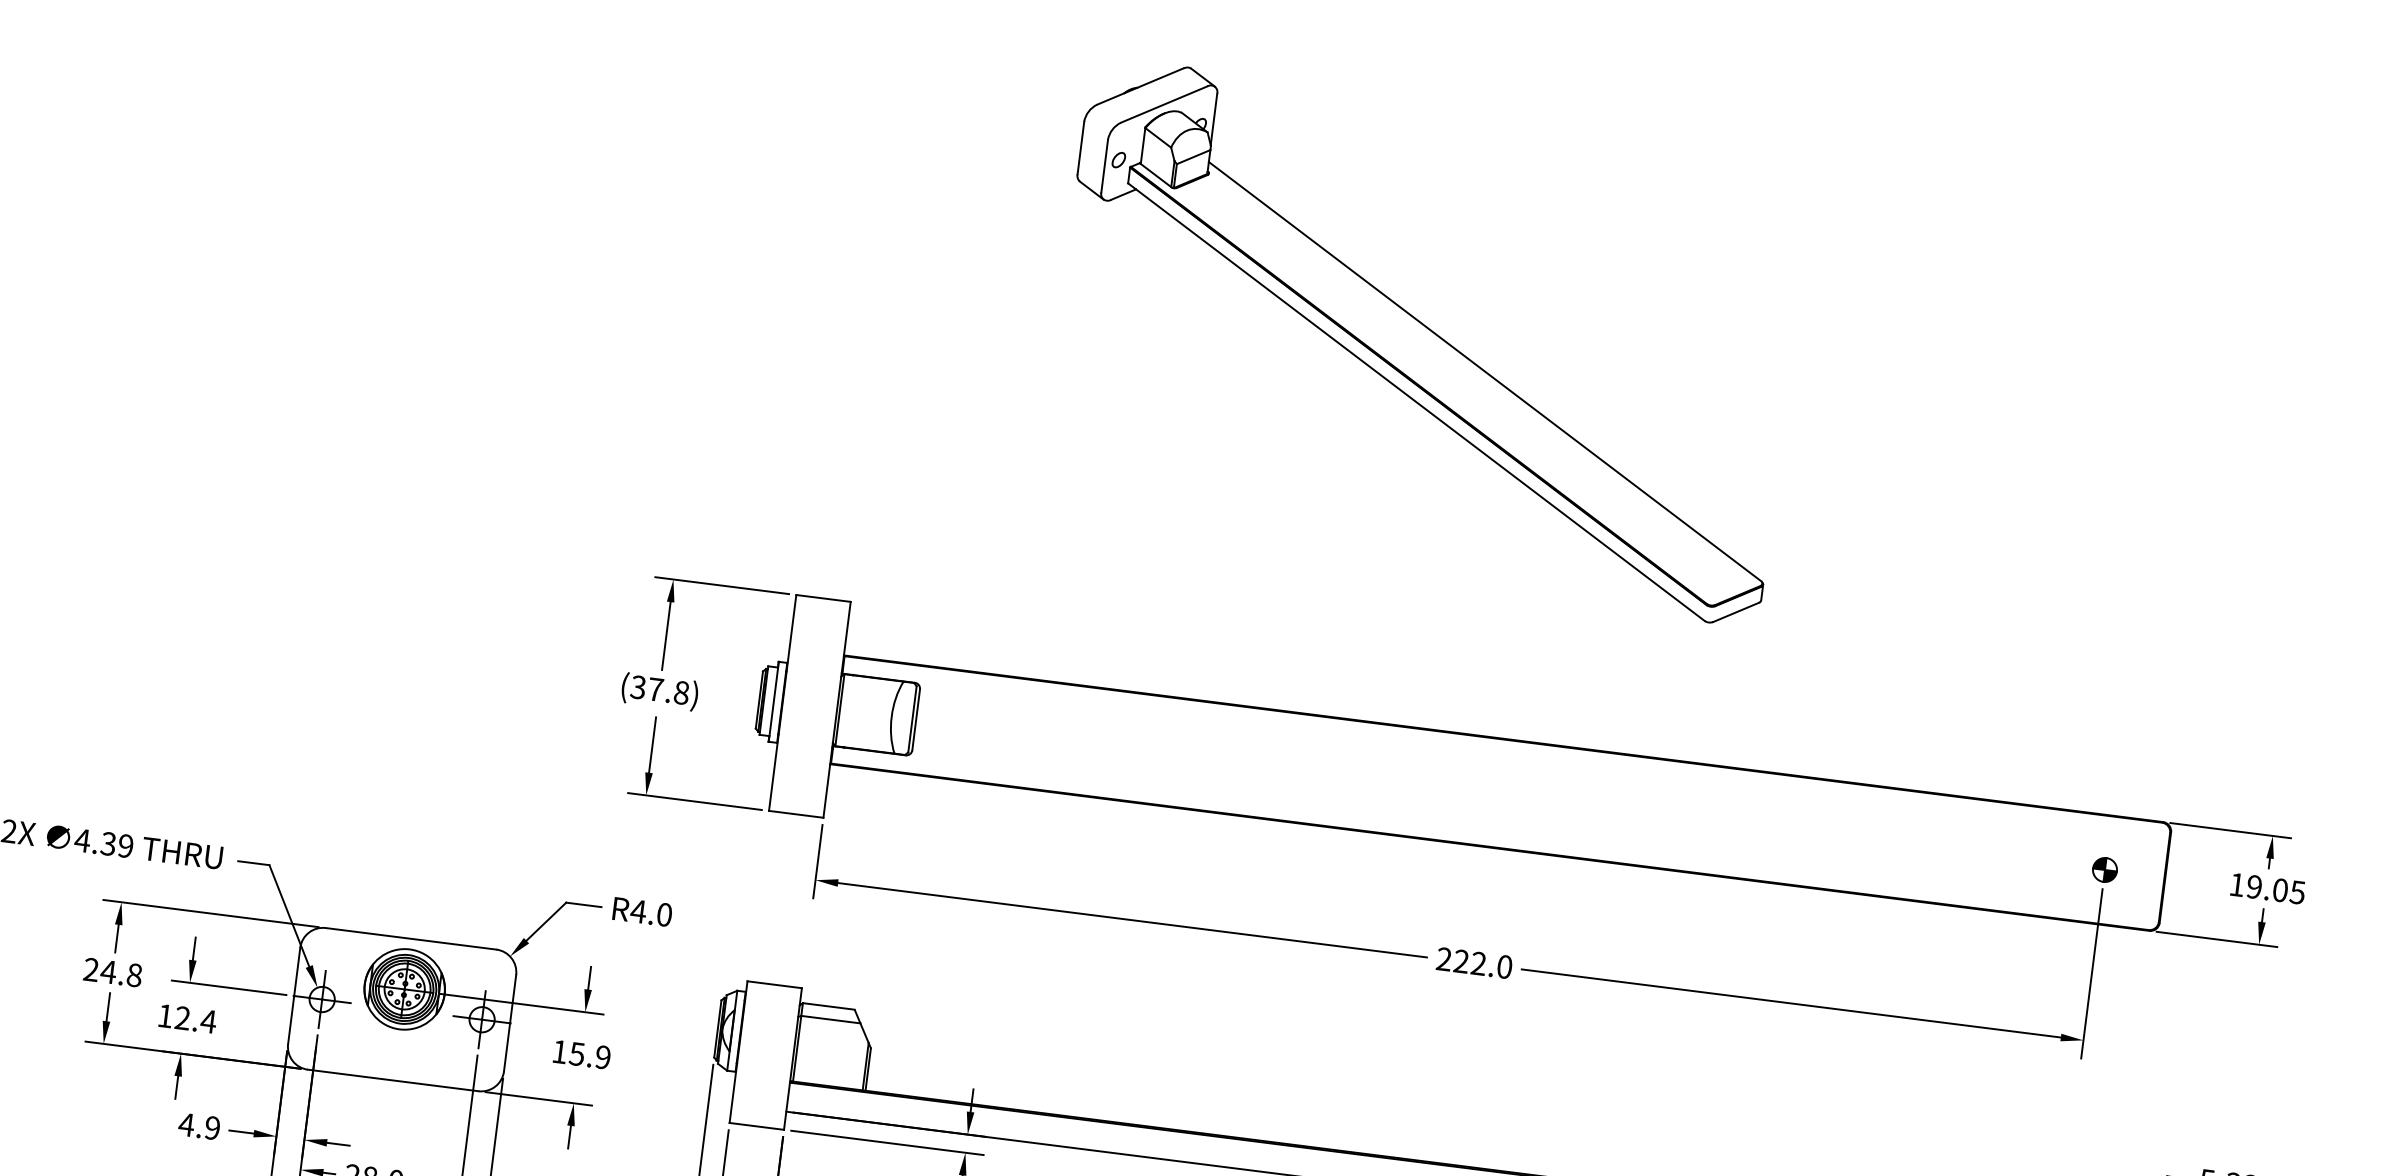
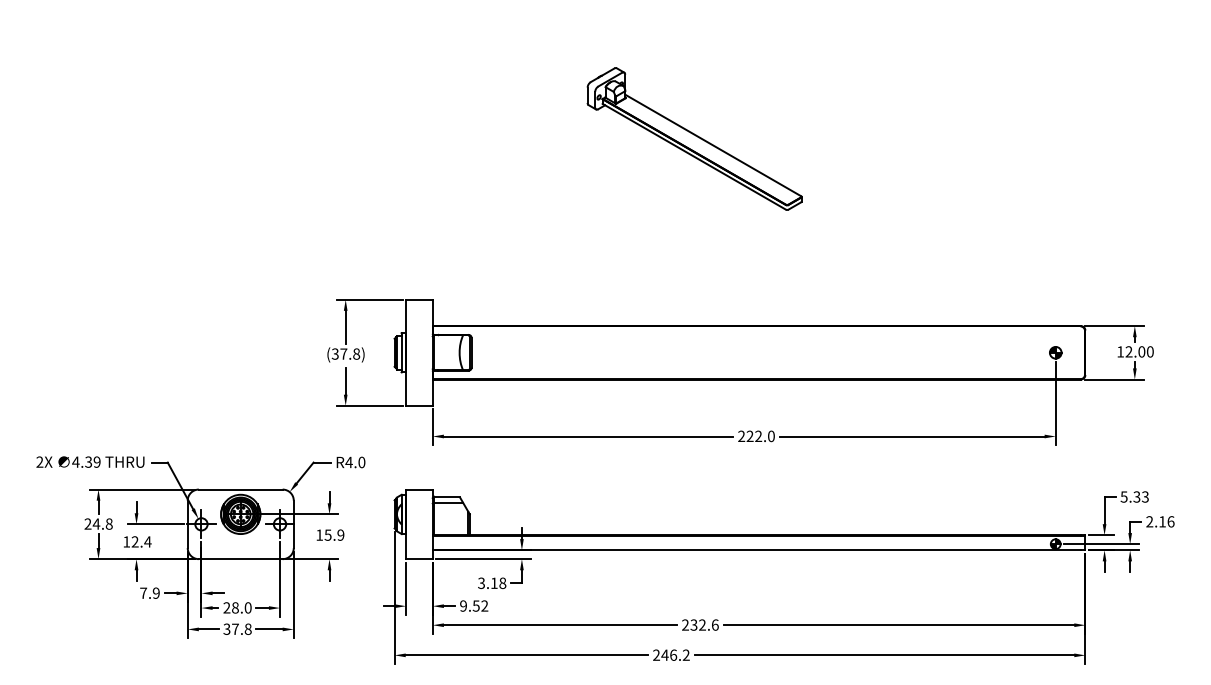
part: (1424, 340) -> (694, 138), size x0.6
text: (2275, 888) -> (1139, 351), 19.05 -> 12.00
text: (186, 1123) -> (143, 592), 4.9 -> 7.9

